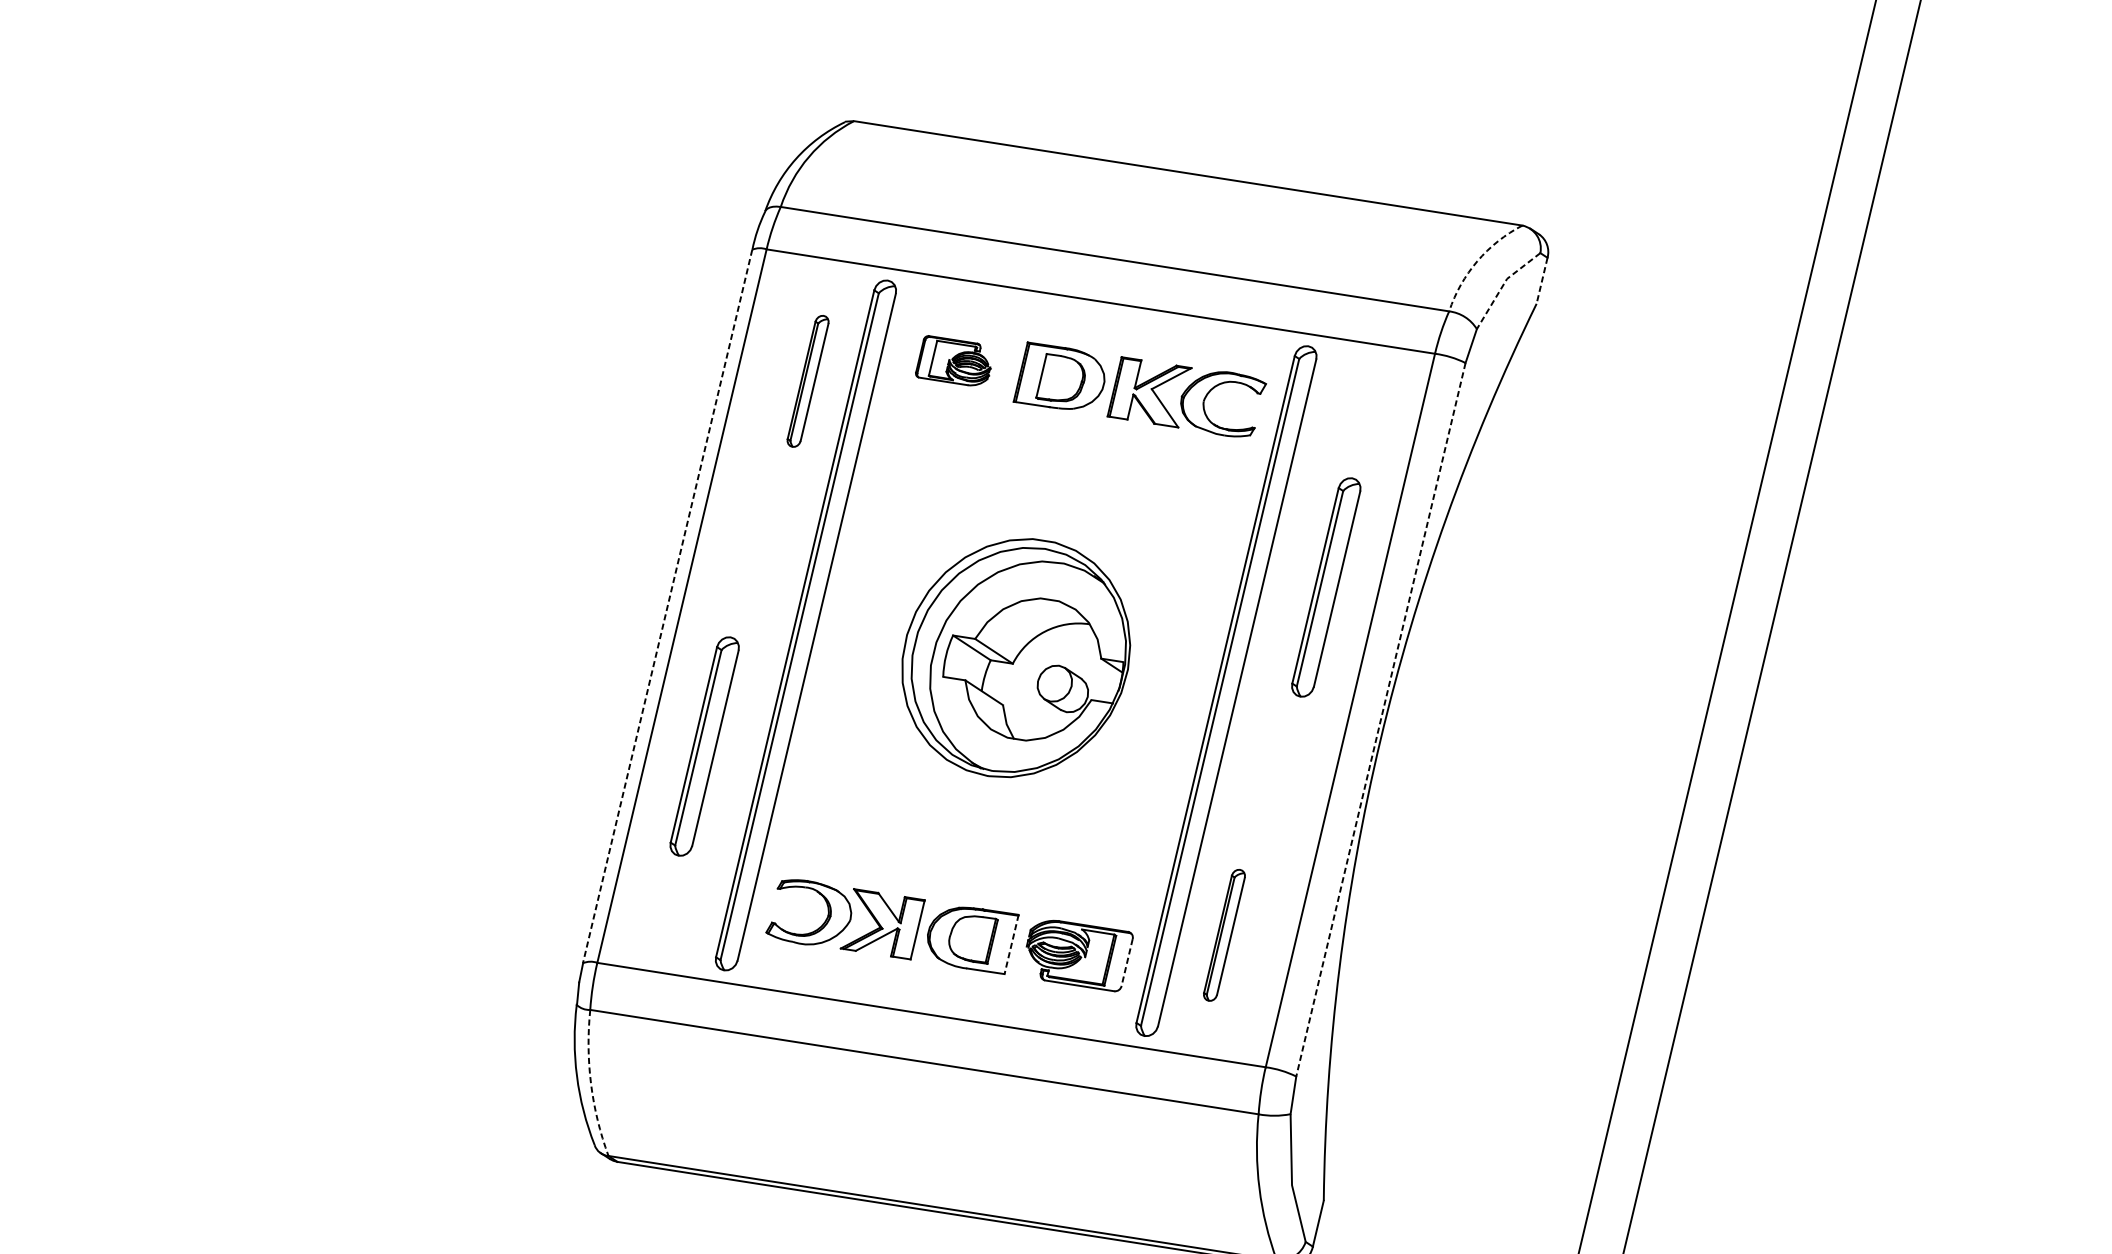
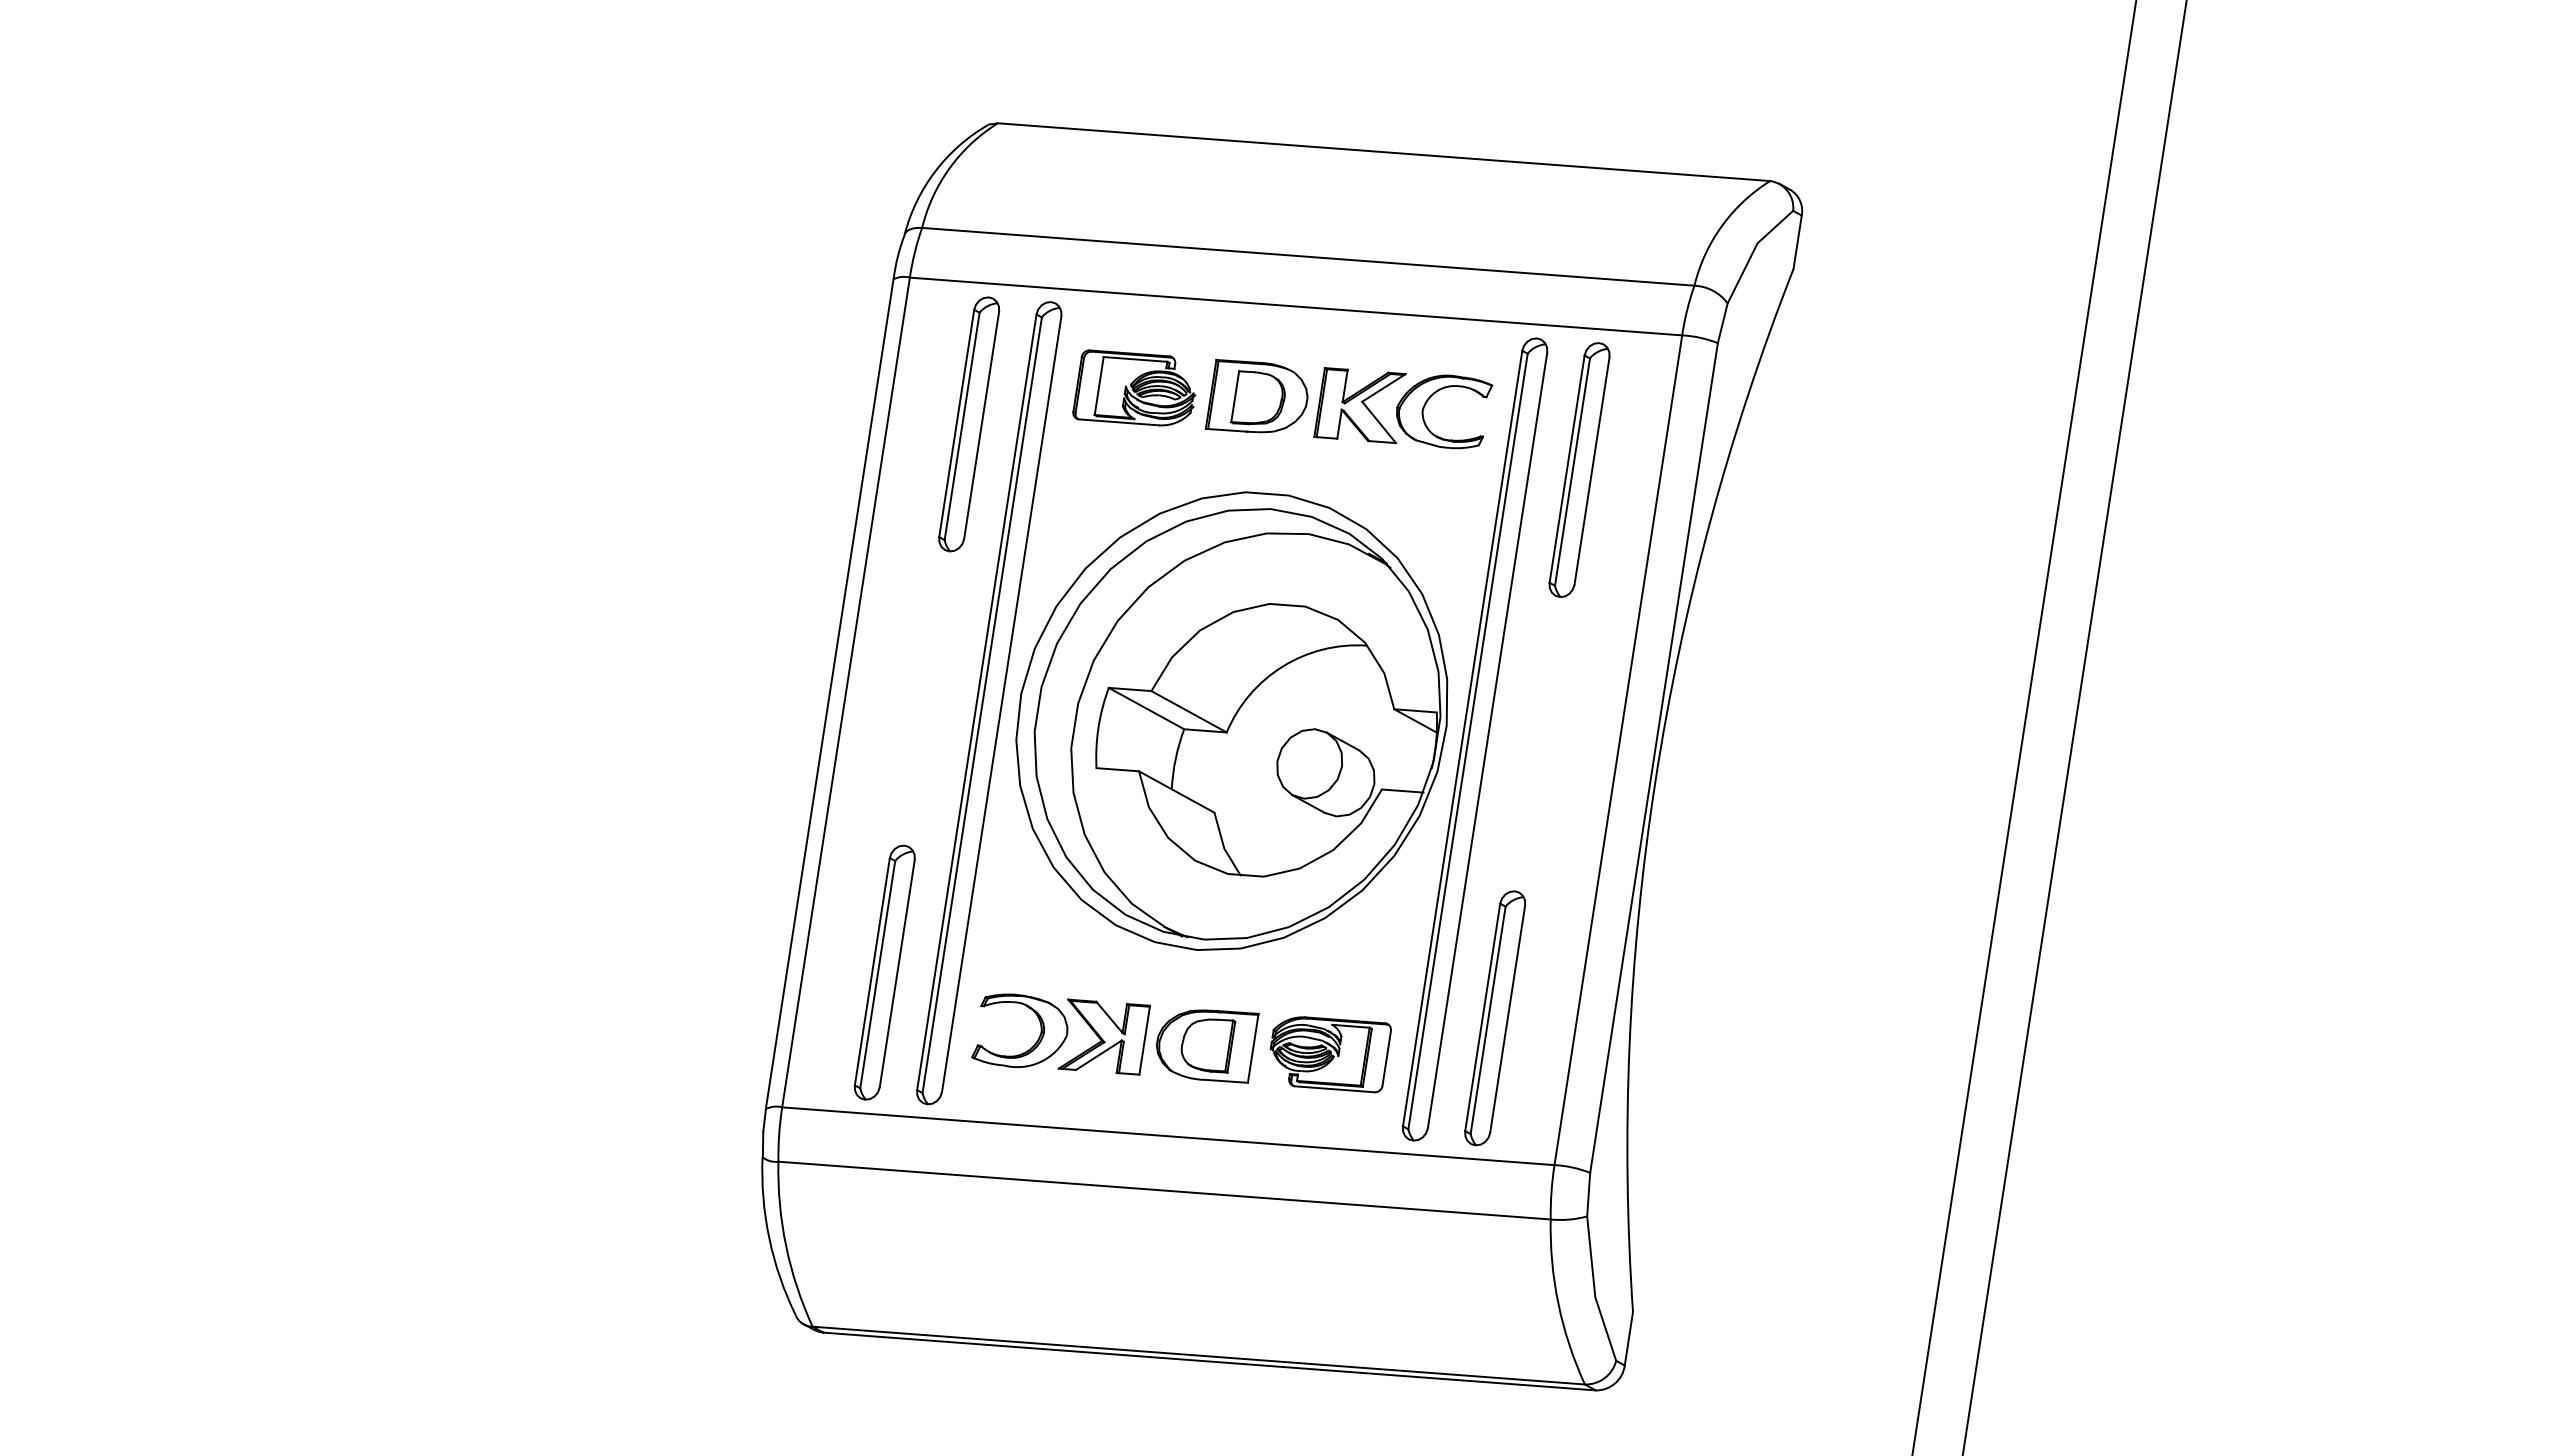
arc: (1477, 260) -> (1722, 225), dashed -> solid
line: (1541, 280) -> (1797, 242), dashed -> solid
line: (1503, 285) -> (1753, 251), dashed -> solid
part: (954, 360) -> (1134, 387), size x1.43
part: (808, 381) -> (969, 424), size x1.67
part: (1326, 586) -> (1579, 469), moved
line: (667, 606) -> (829, 694), dashed -> solid
part: (1015, 657) -> (1231, 720), size x1.67
line: (1381, 720) -> (1654, 758), dashed -> solid
part: (704, 746) -> (884, 972), moved
part: (1224, 935) -> (1495, 1018), size x1.67
line: (1011, 944) -> (1253, 1048), dashed -> solid
line: (1126, 962) -> (1386, 1058), dashed -> solid
arc: (591, 1084) -> (786, 1246), dashed -> solid

